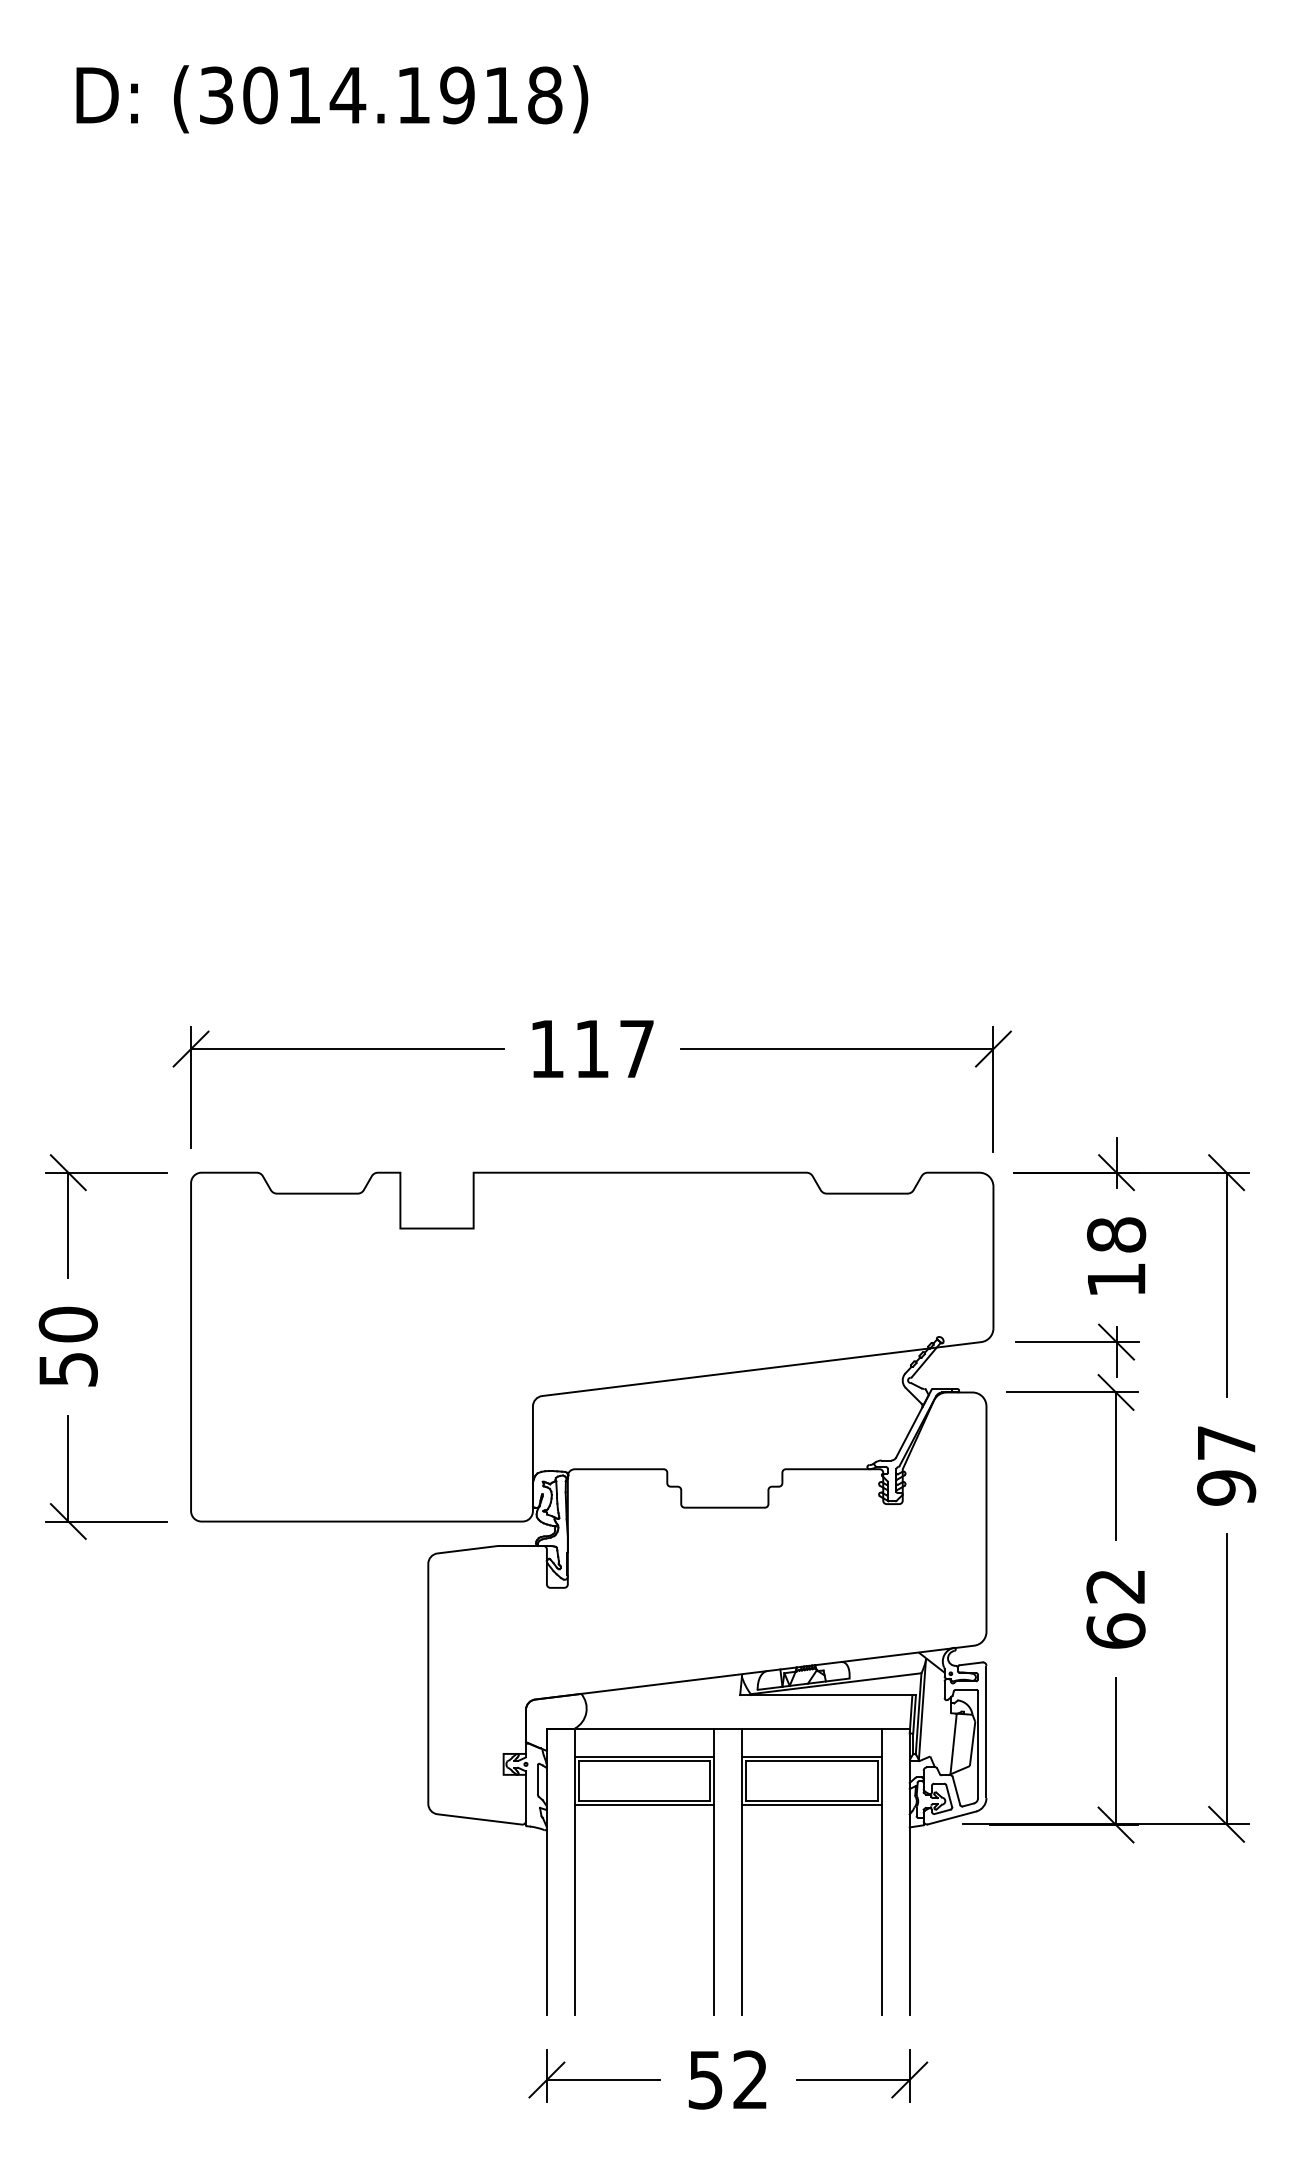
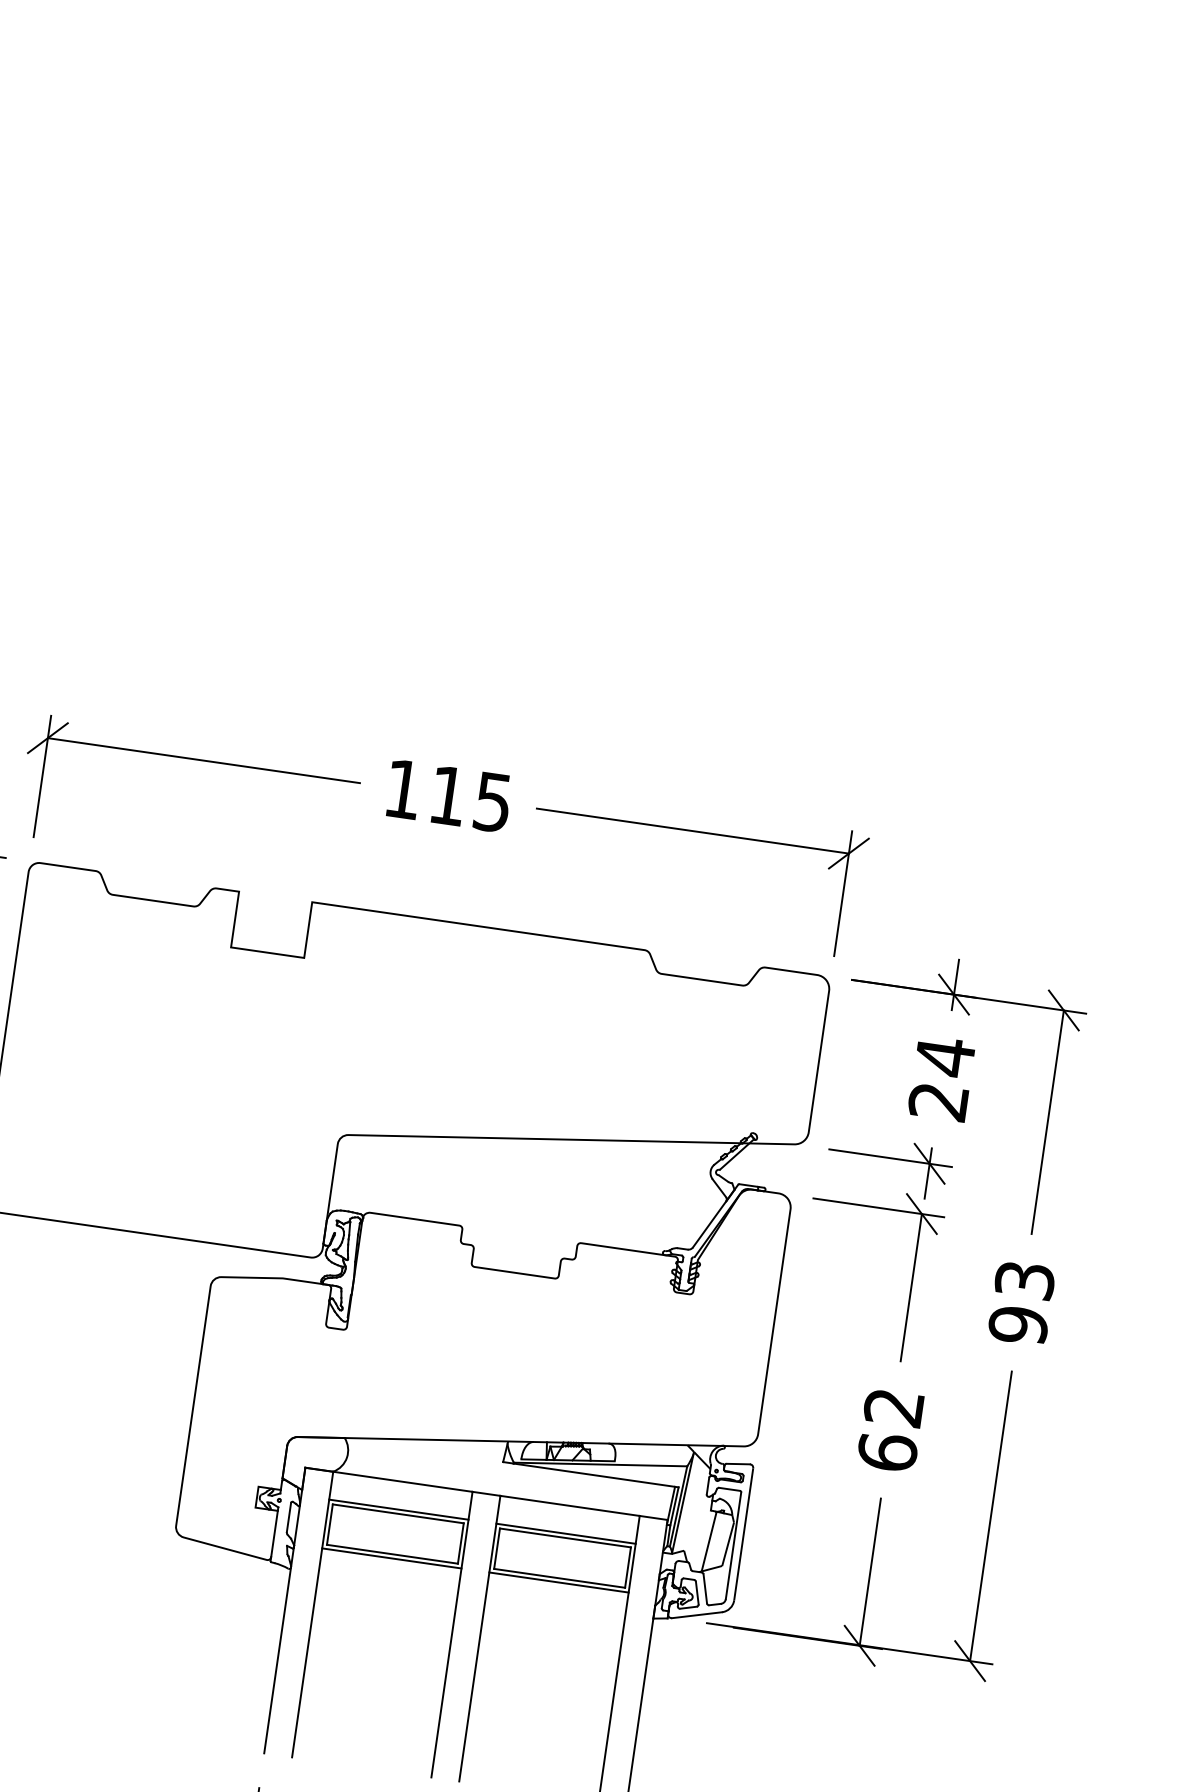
text: (636, 1049) -> (492, 802), 117 -> 115
text: (1116, 1256) -> (941, 1078), 18 -> 24
text: (1226, 1443) -> (1024, 1280), 97 -> 93

